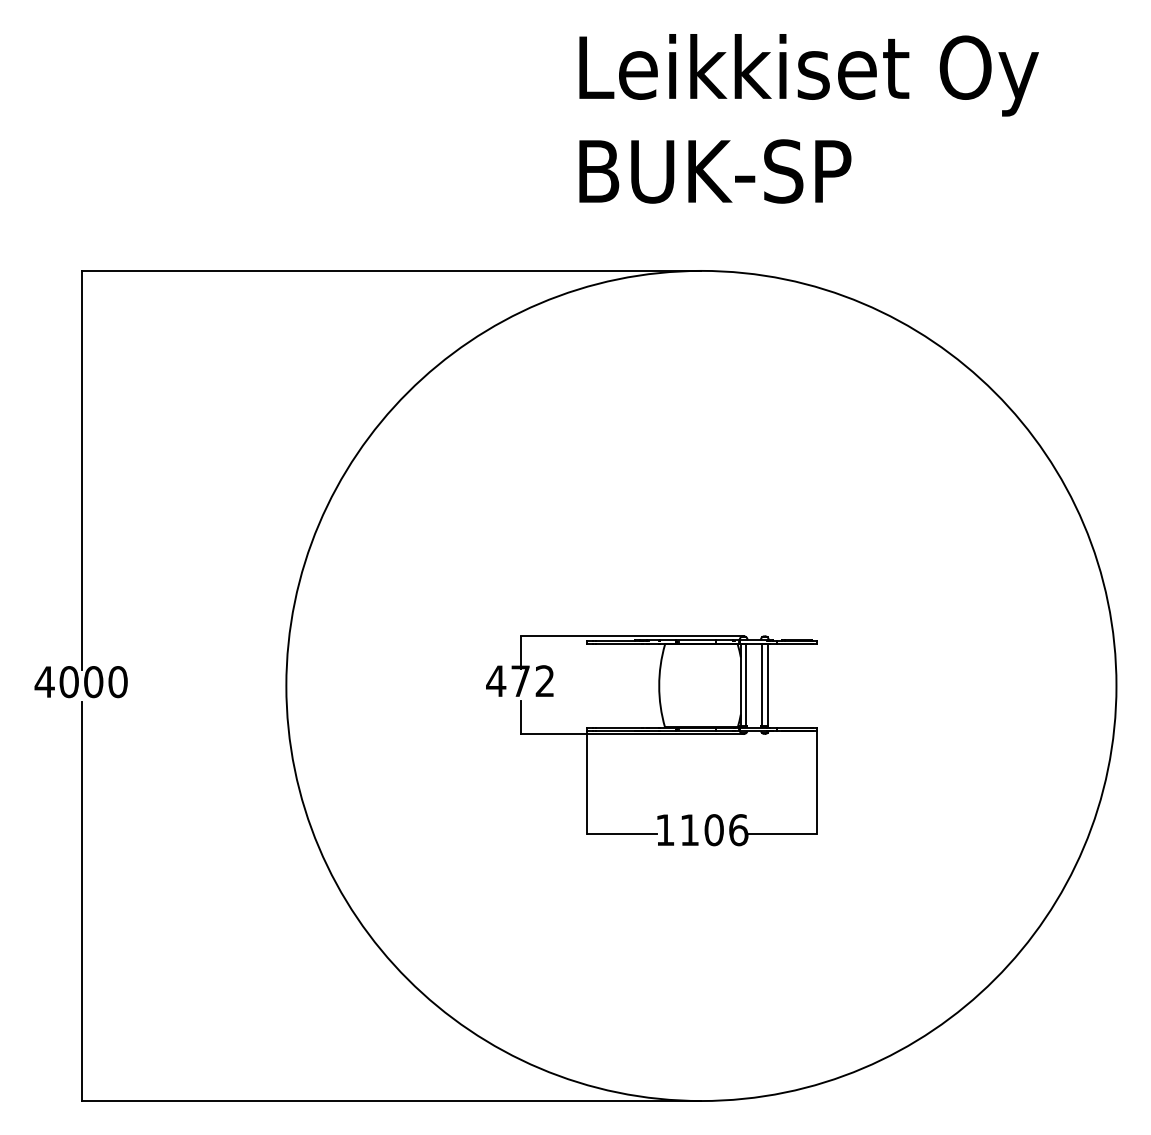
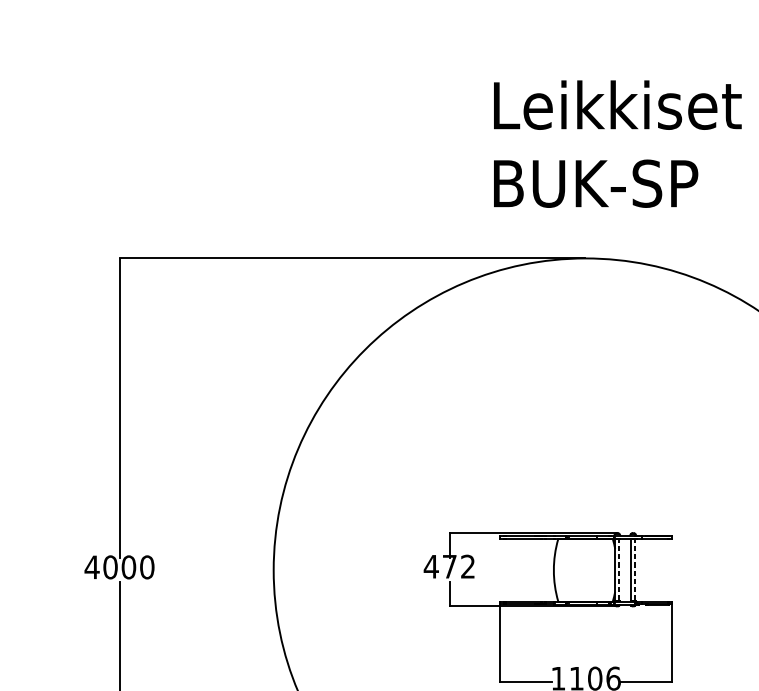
line: (746, 684) -> (619, 569), solid -> dashed
line: (767, 684) -> (635, 569), solid -> dashed

